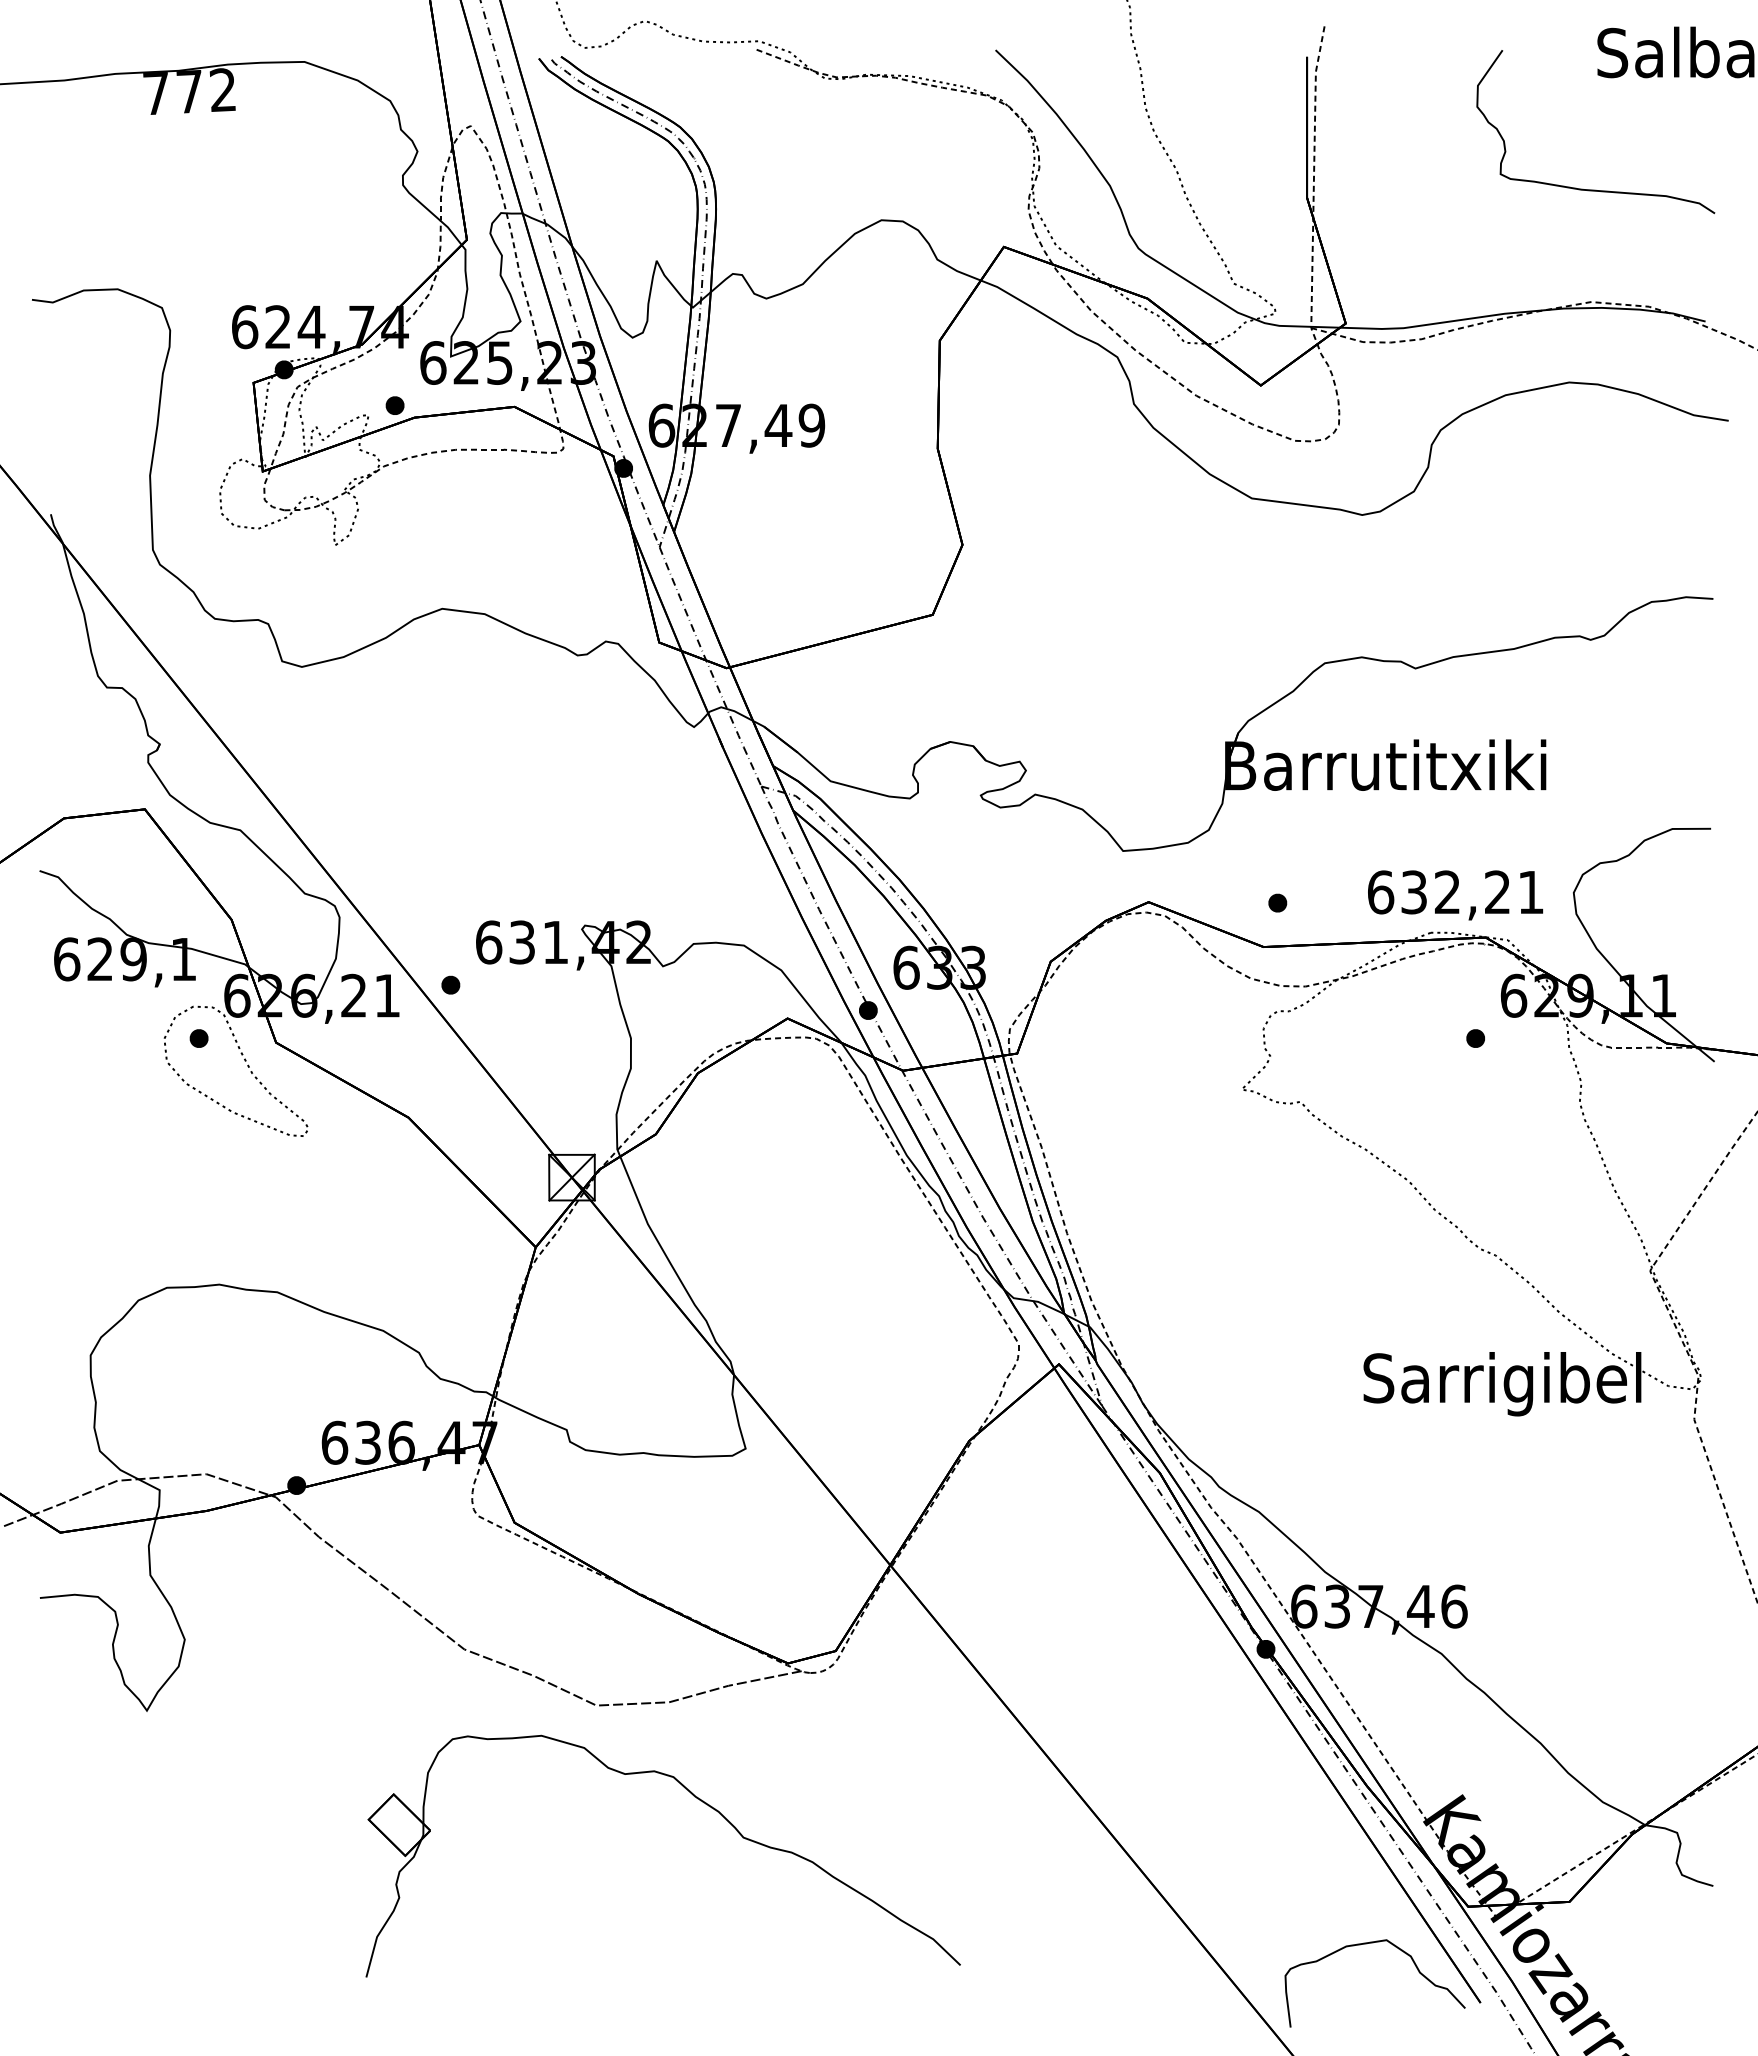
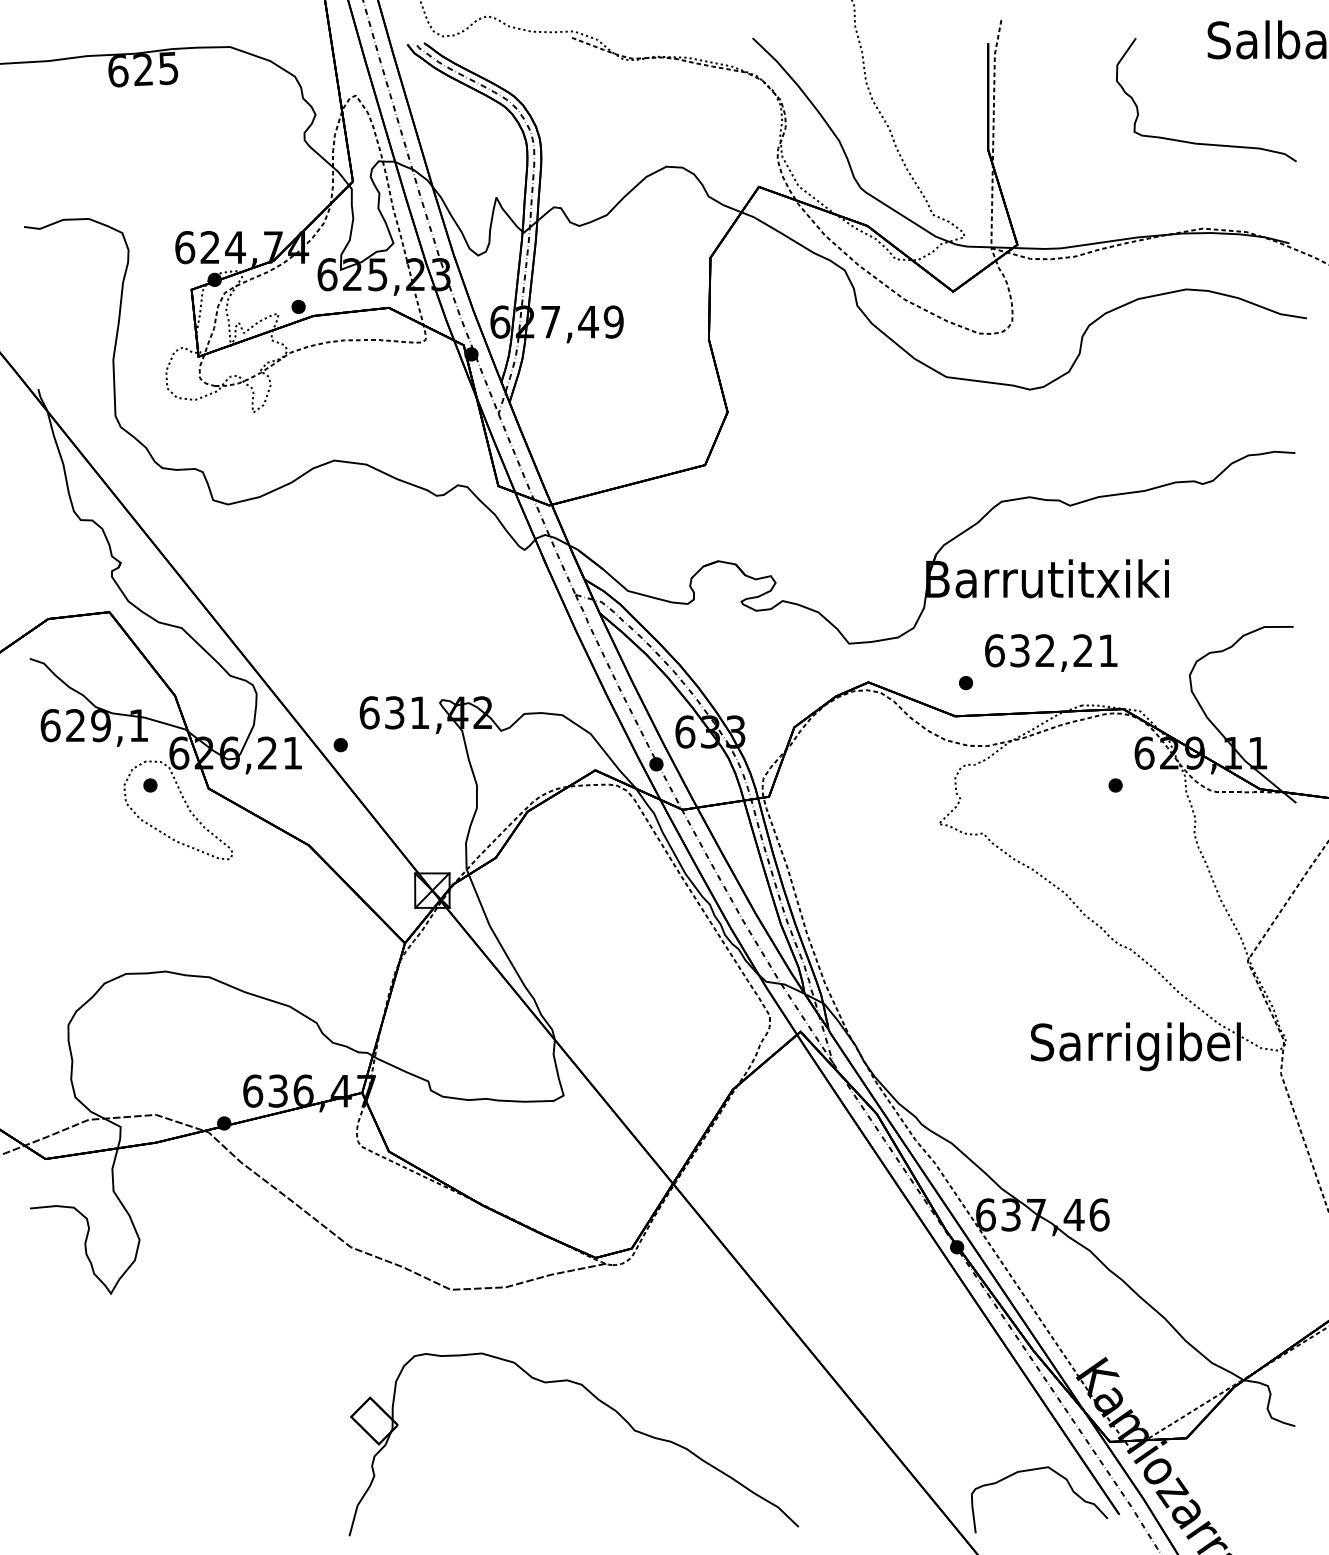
text: (189, 91) -> (143, 69), 772 -> 625
text: (1455, 895) -> (1051, 653), moved
part: (700, 1801) -> (602, 1403), moved

